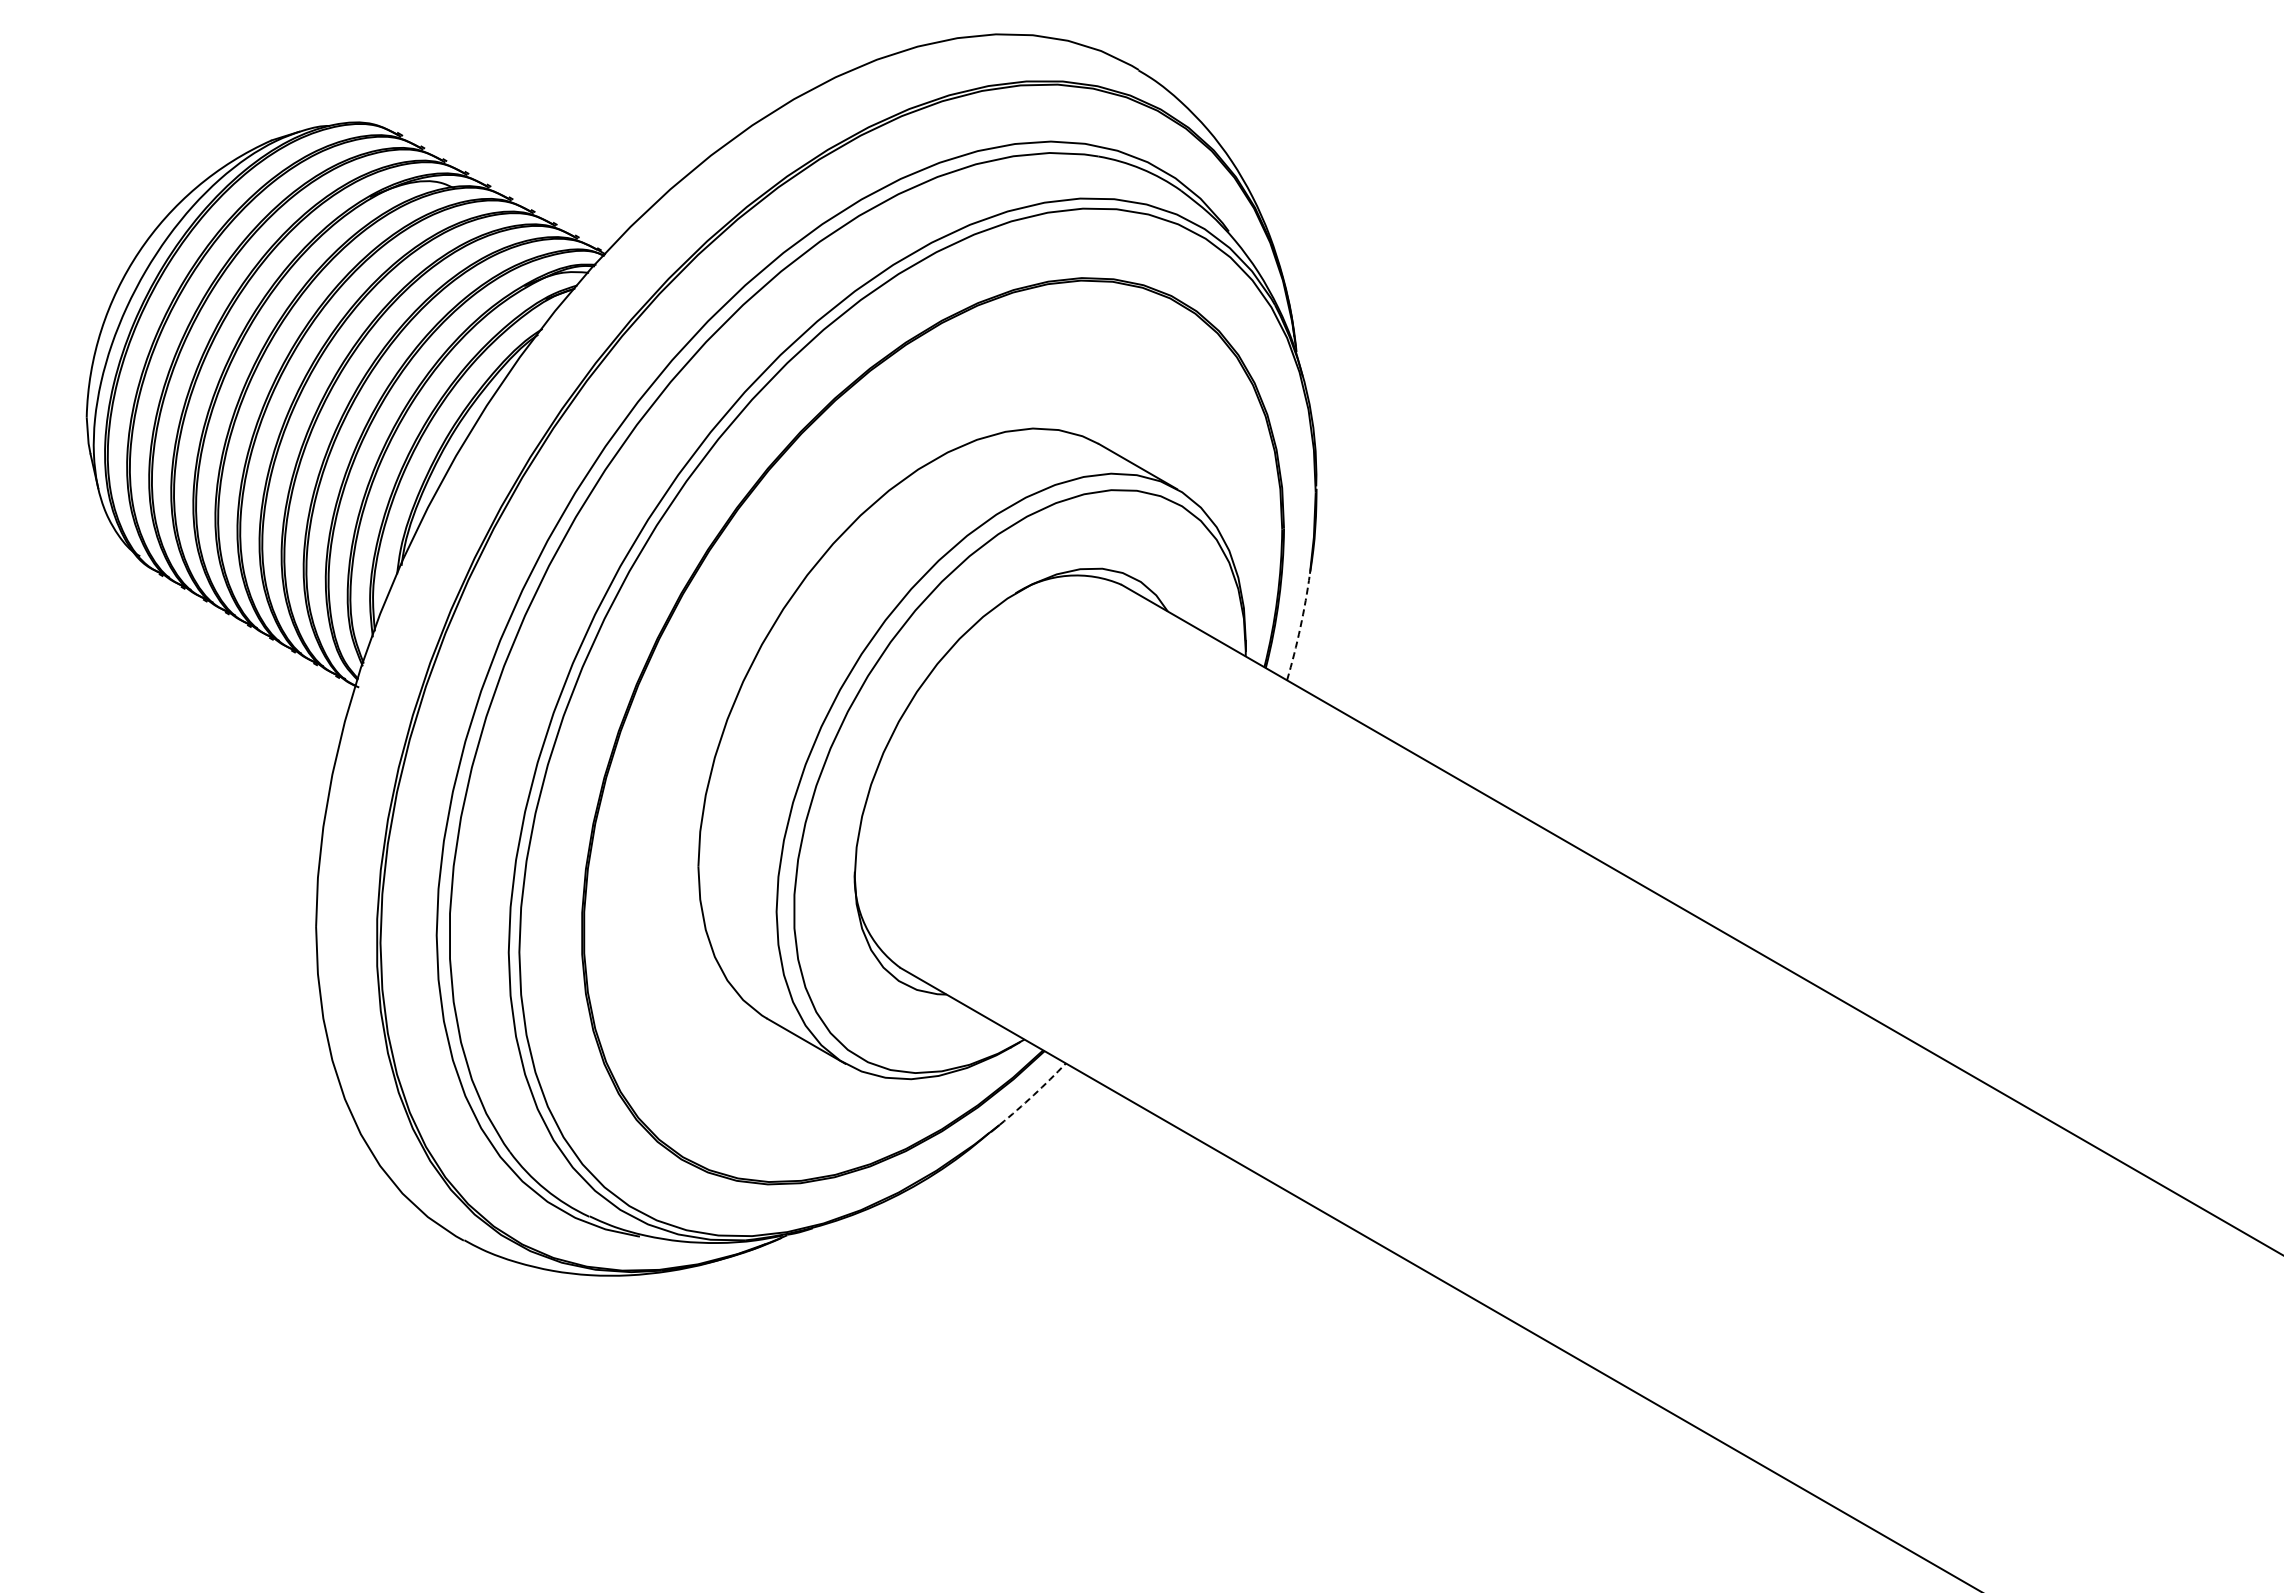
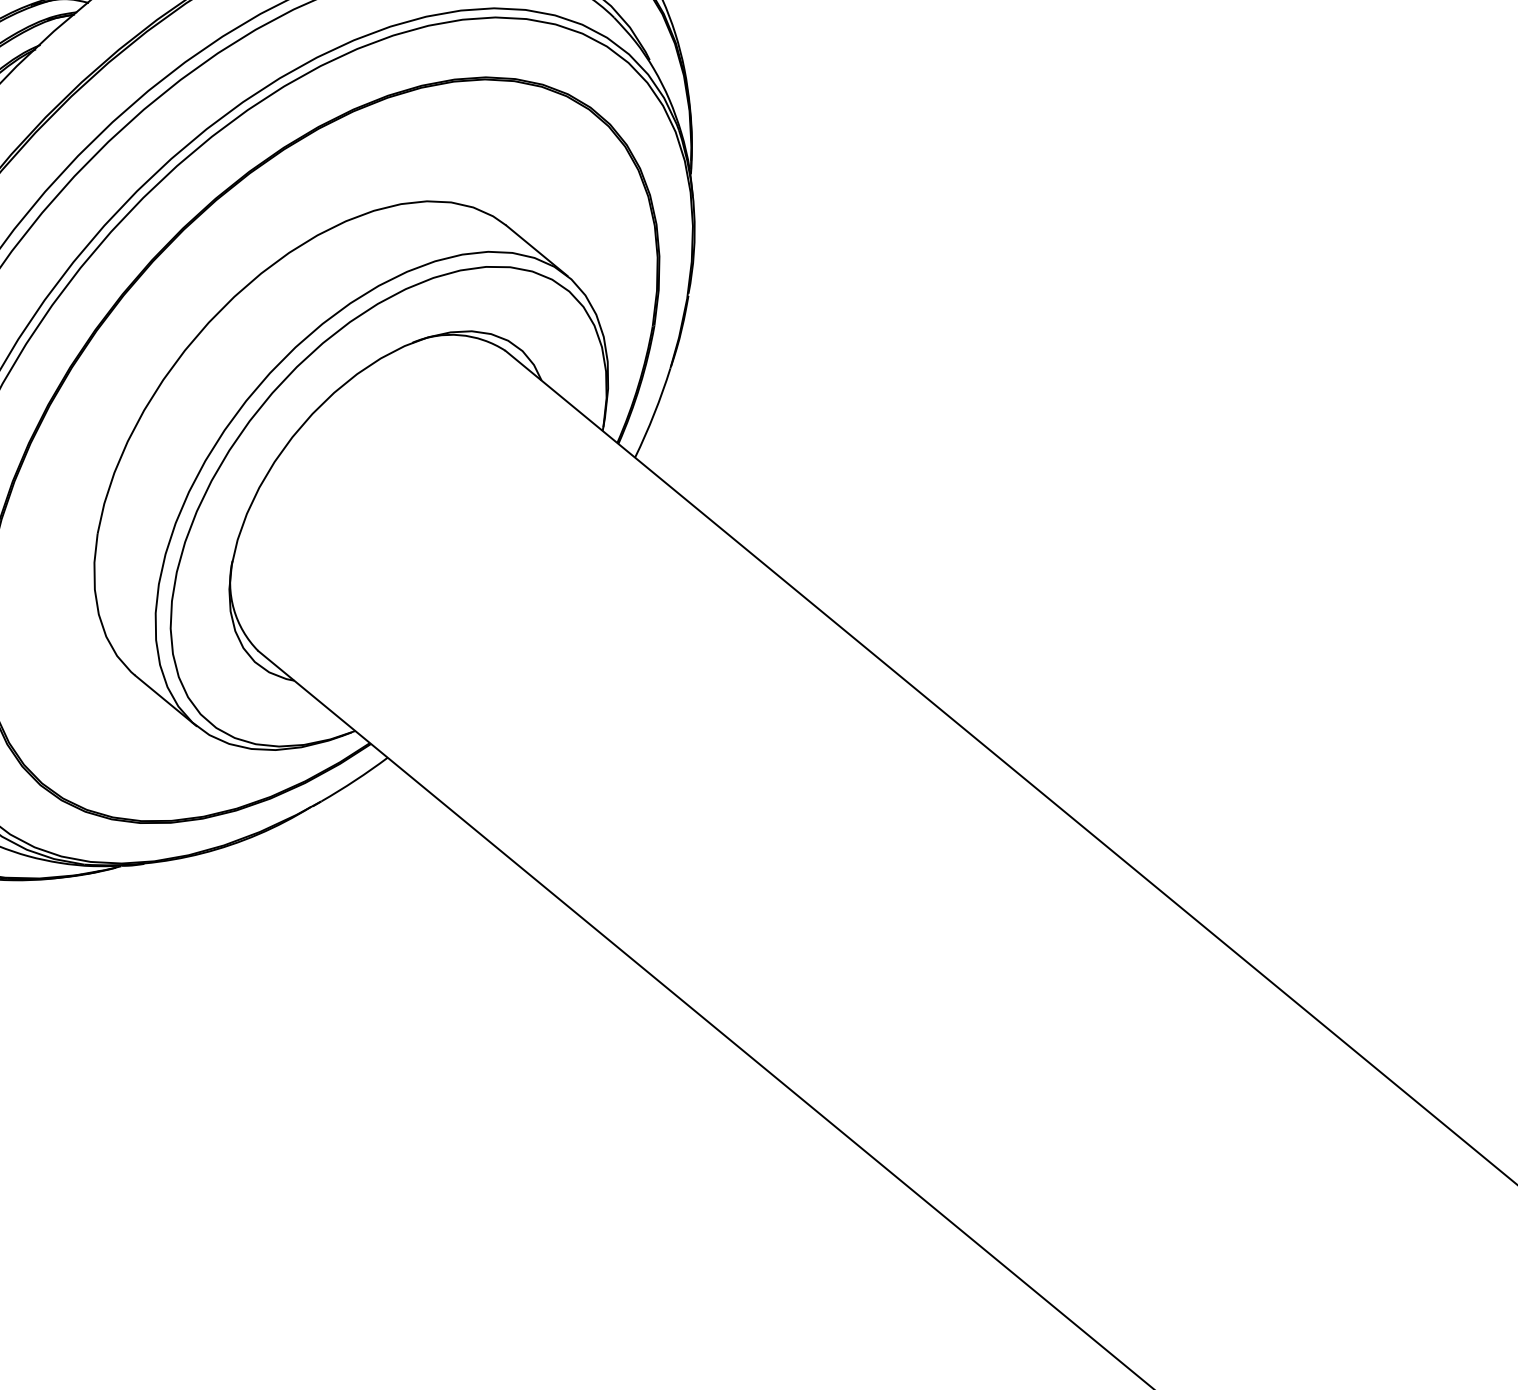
arc: (1300, 627) -> (654, 413), dashed -> solid
arc: (1033, 1095) -> (354, 780), dashed -> solid

